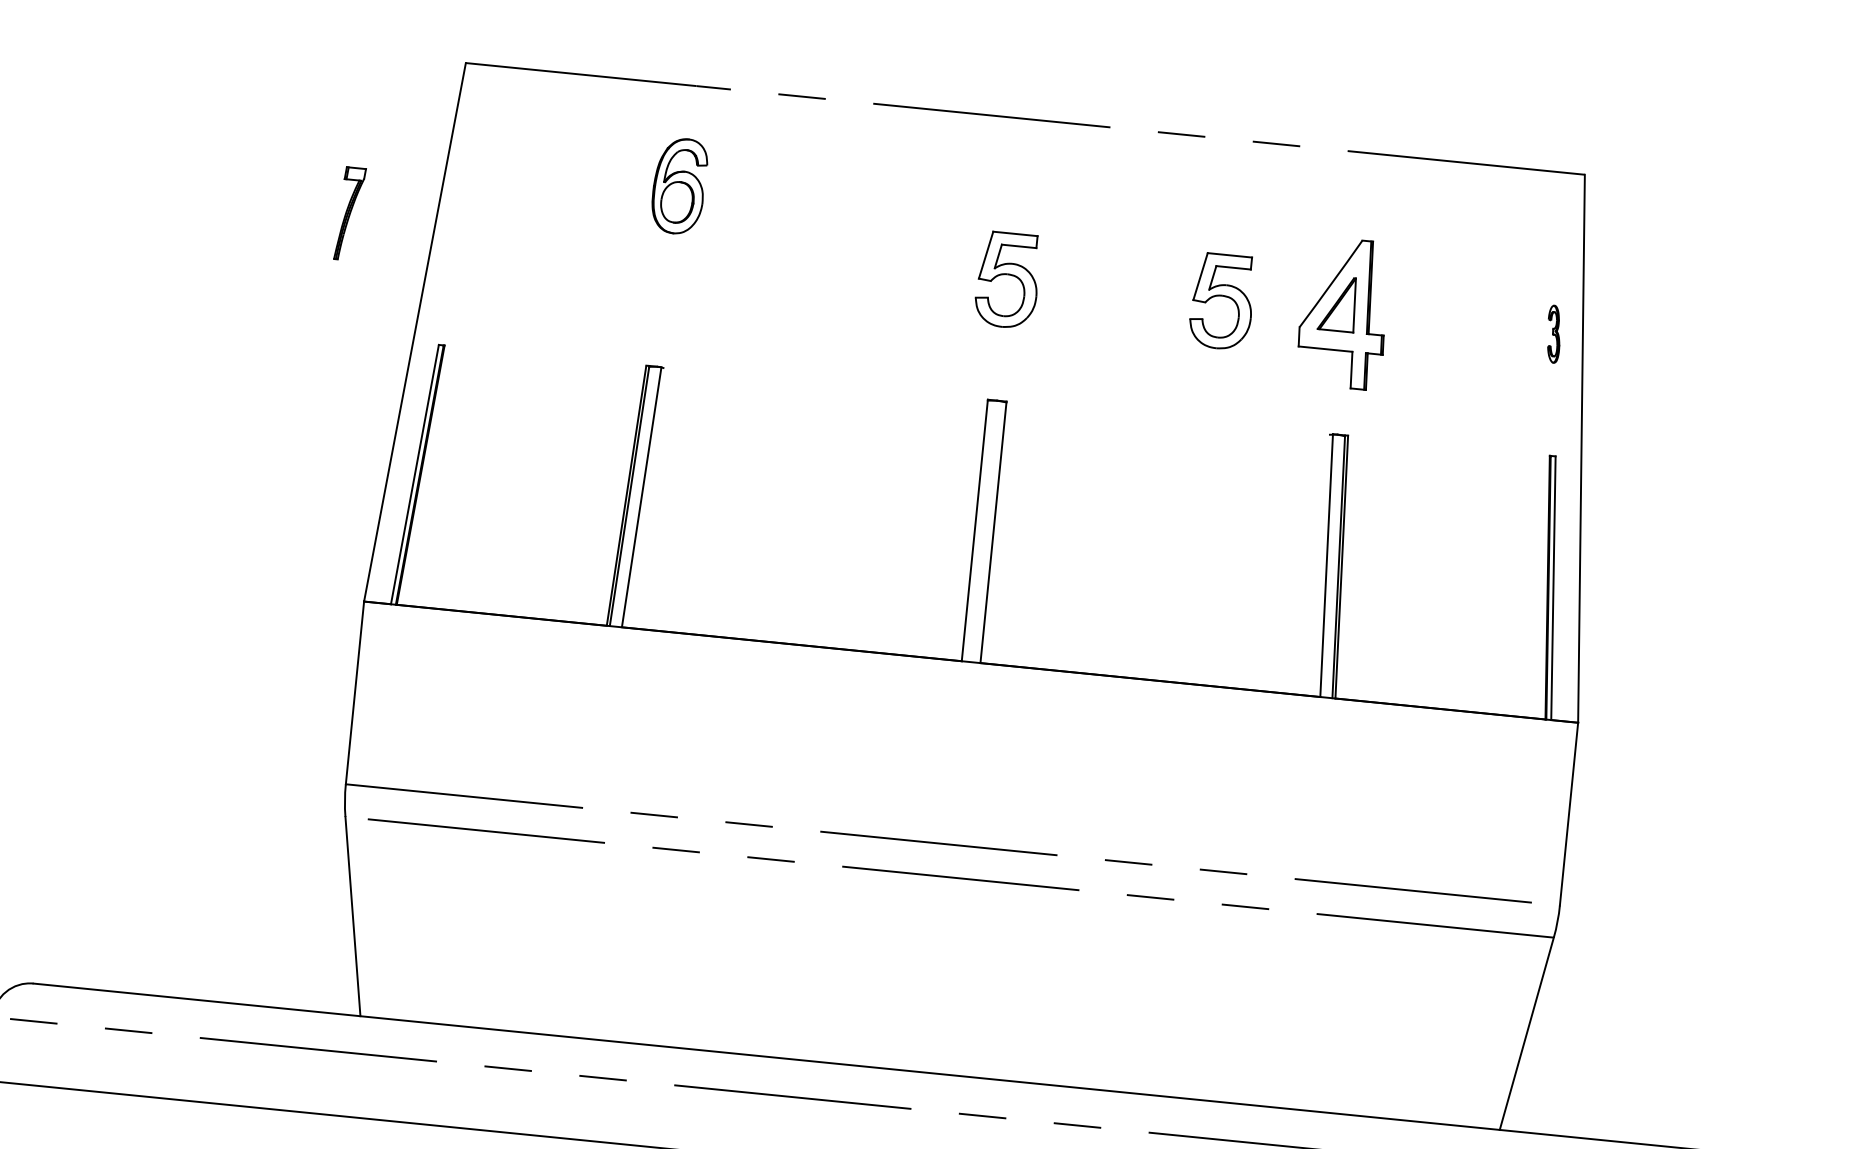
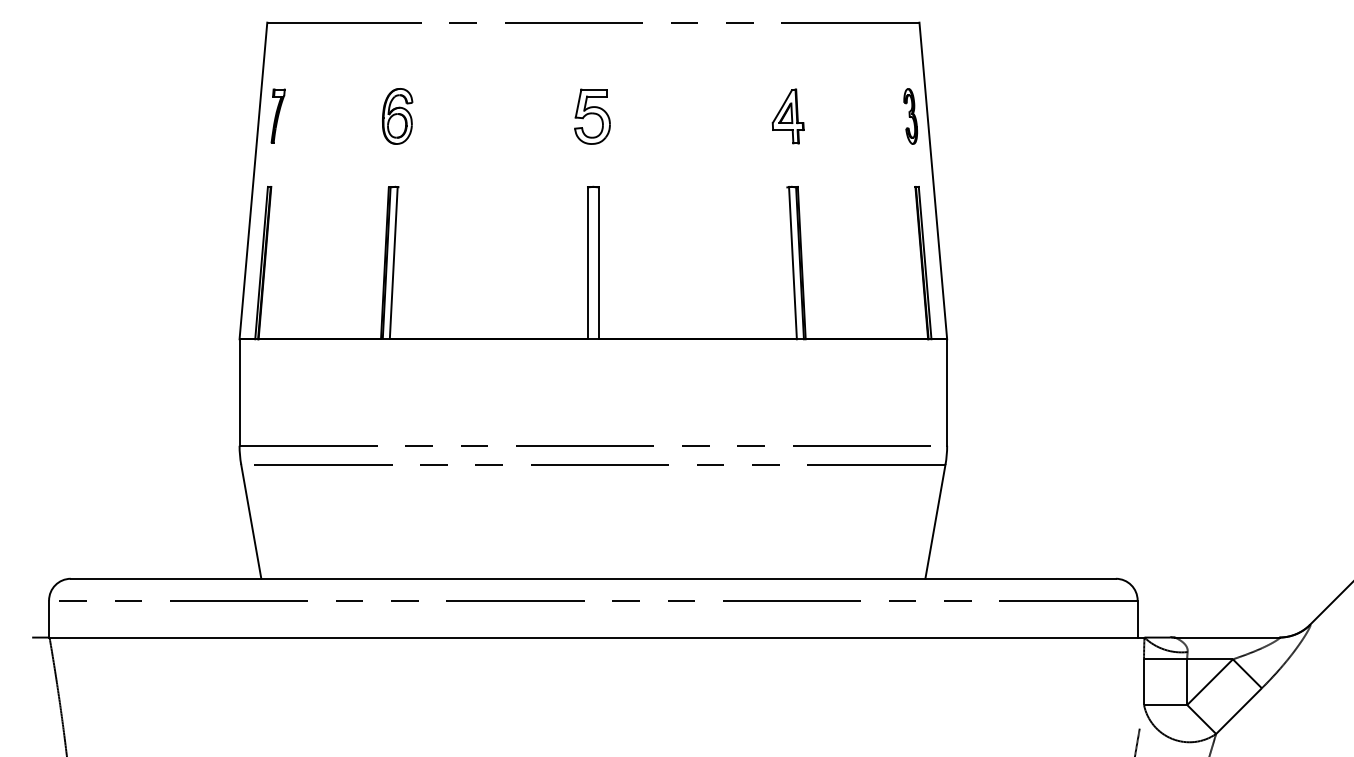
part: (679, 186) -> (397, 116), moved
part: (349, 212) -> (277, 115), moved
part: (1222, 301) -> (717, 116), removed
part: (1342, 313) -> (787, 116), size x0.62
part: (1553, 334) -> (910, 116), size x1.67

